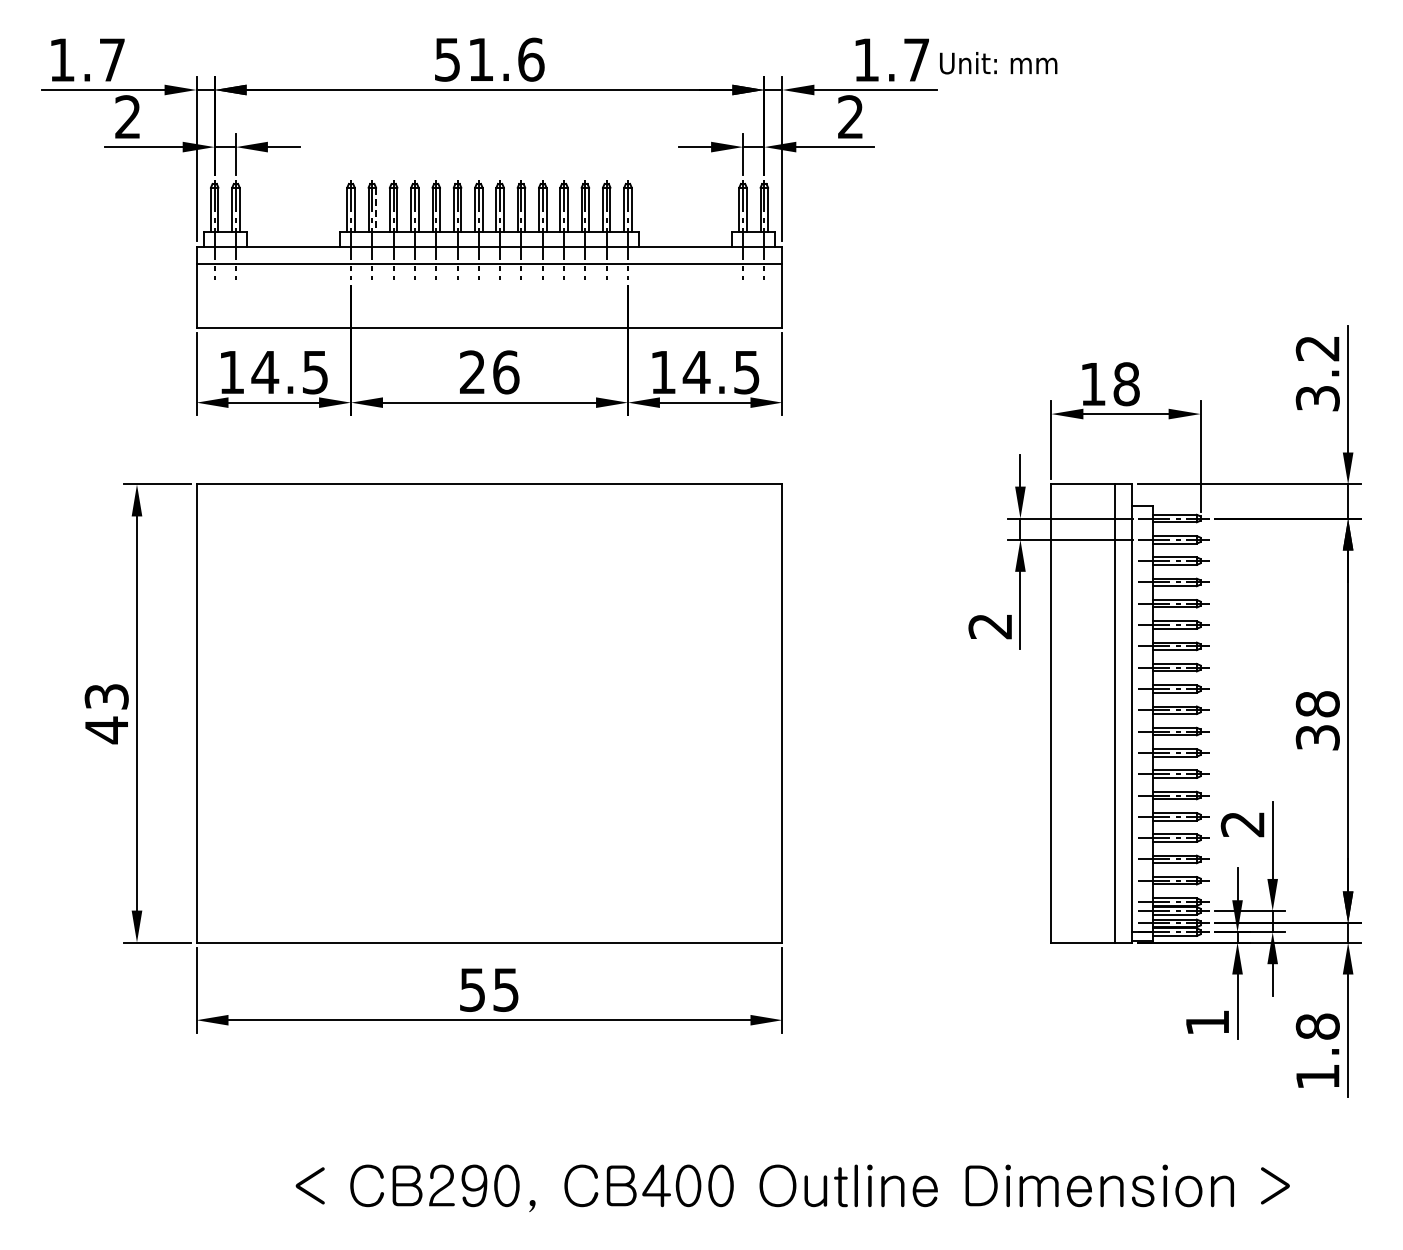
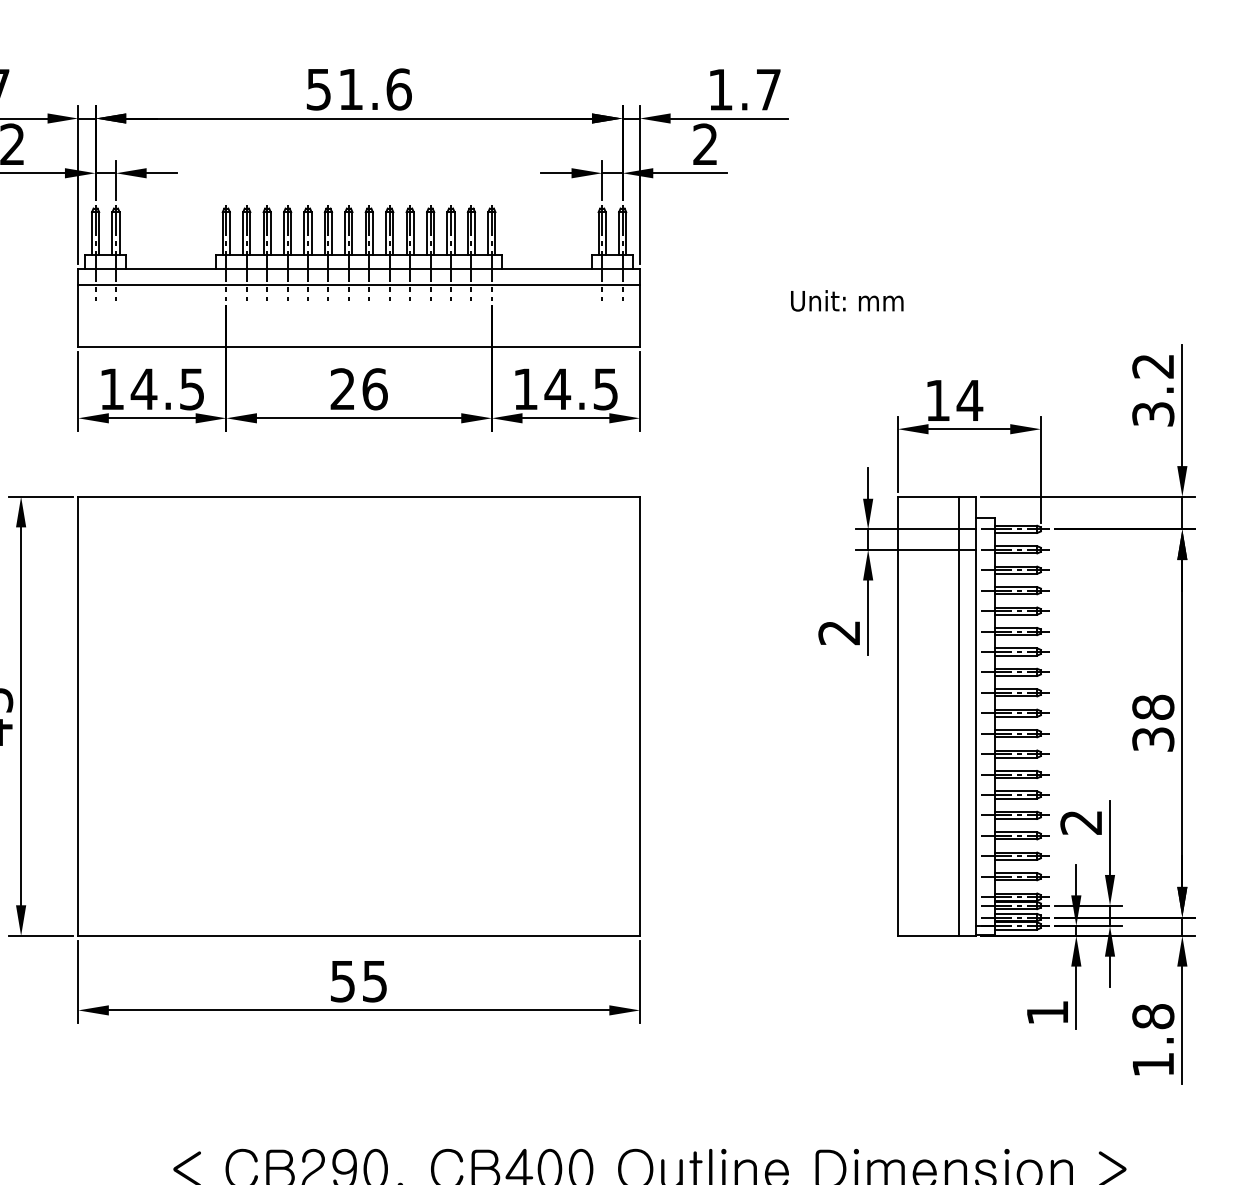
text: (998, 63) -> (847, 301), moved
line: (376, 210) -> (250, 234), dashed -> solid
text: (1126, 384) -> (969, 400), 18 -> 14

